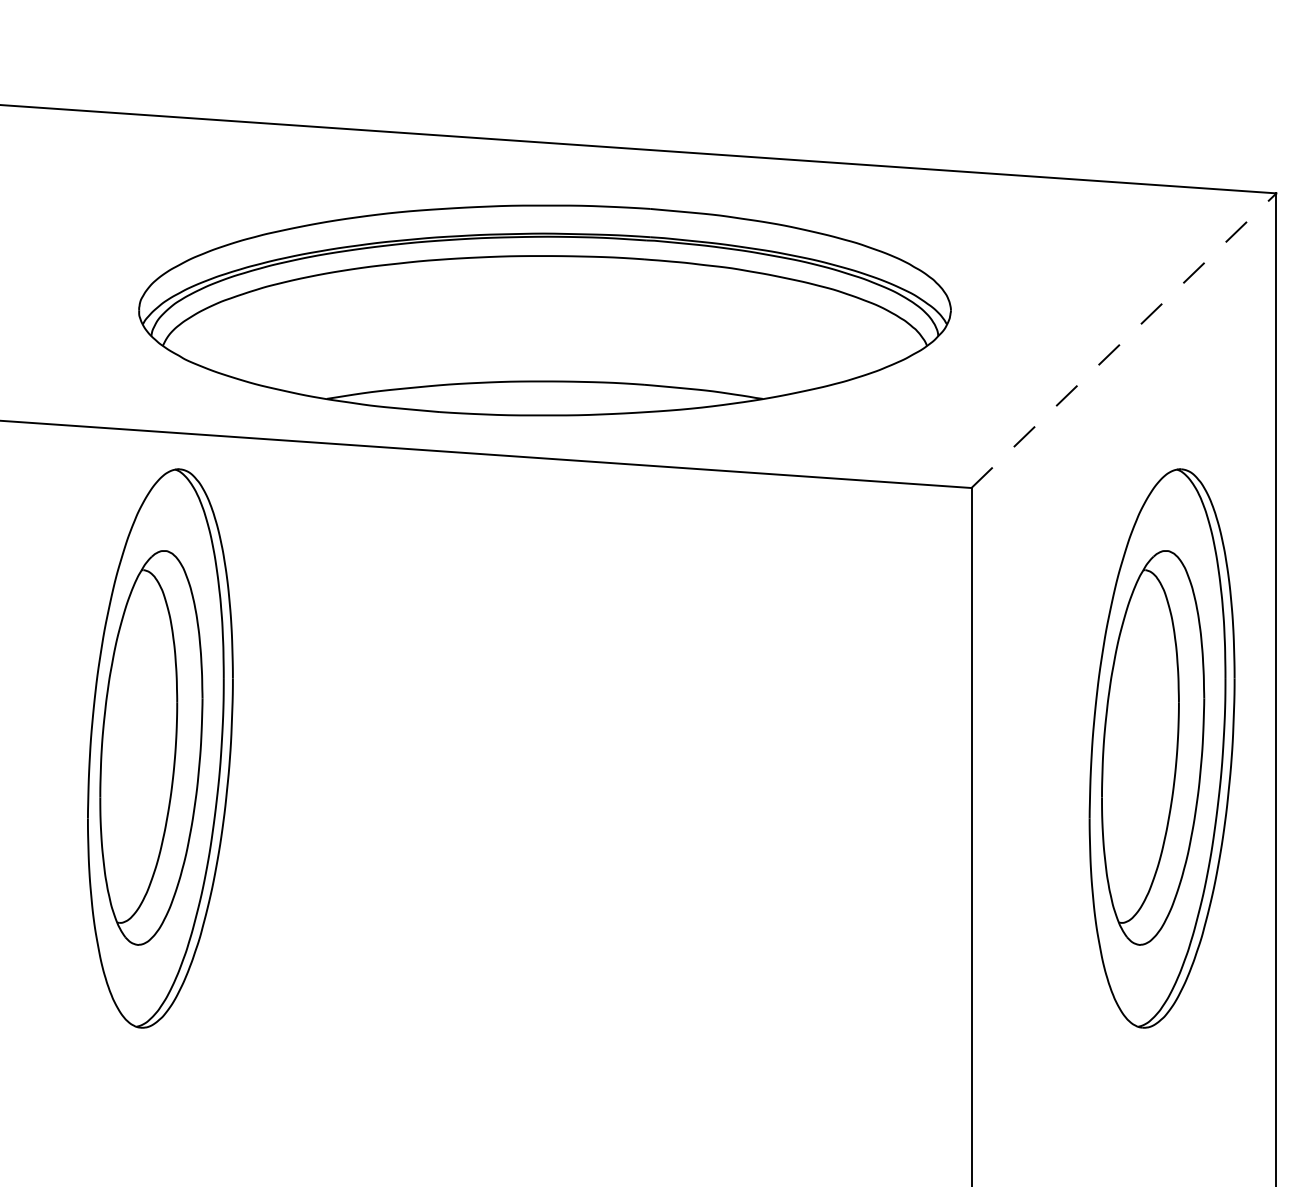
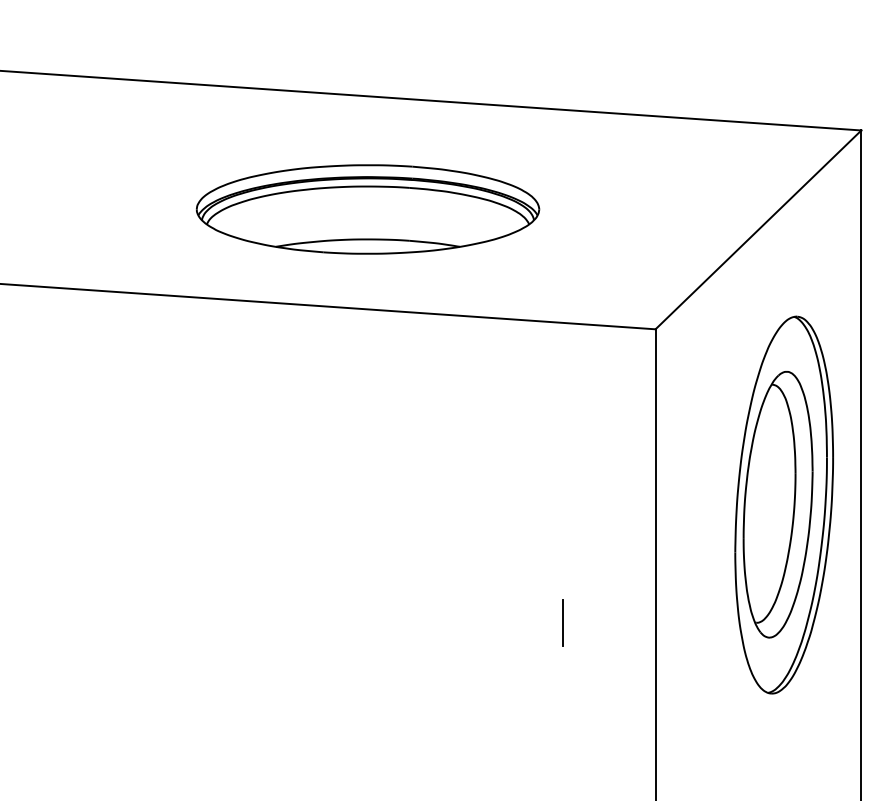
part: (546, 310) -> (368, 209), size x0.62
line: (1124, 340) -> (758, 229), dashed -> solid
part: (159, 747) -> (107, 504), removed
line: (835, 922) -> (563, 622), added

